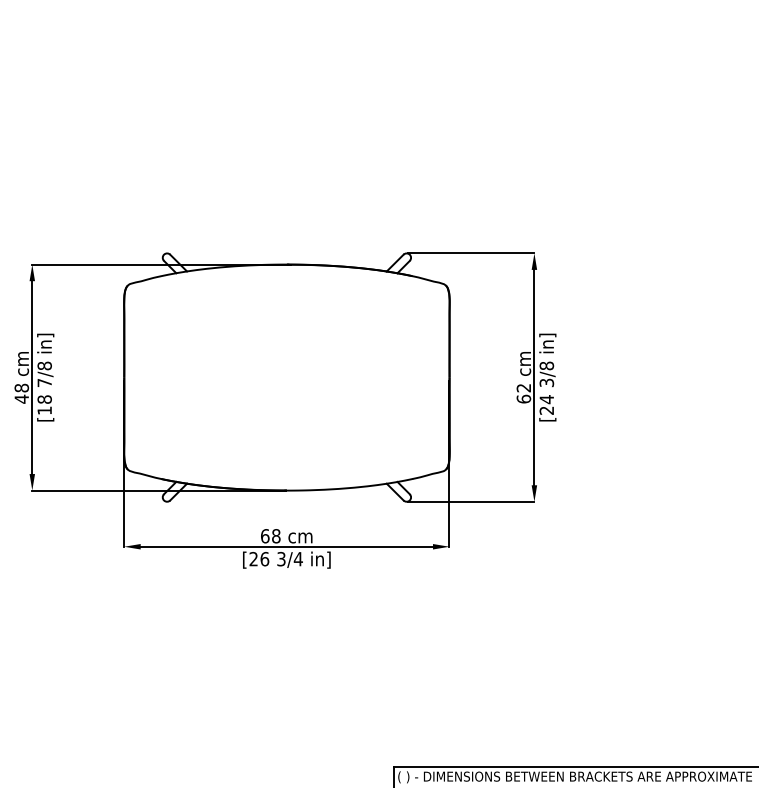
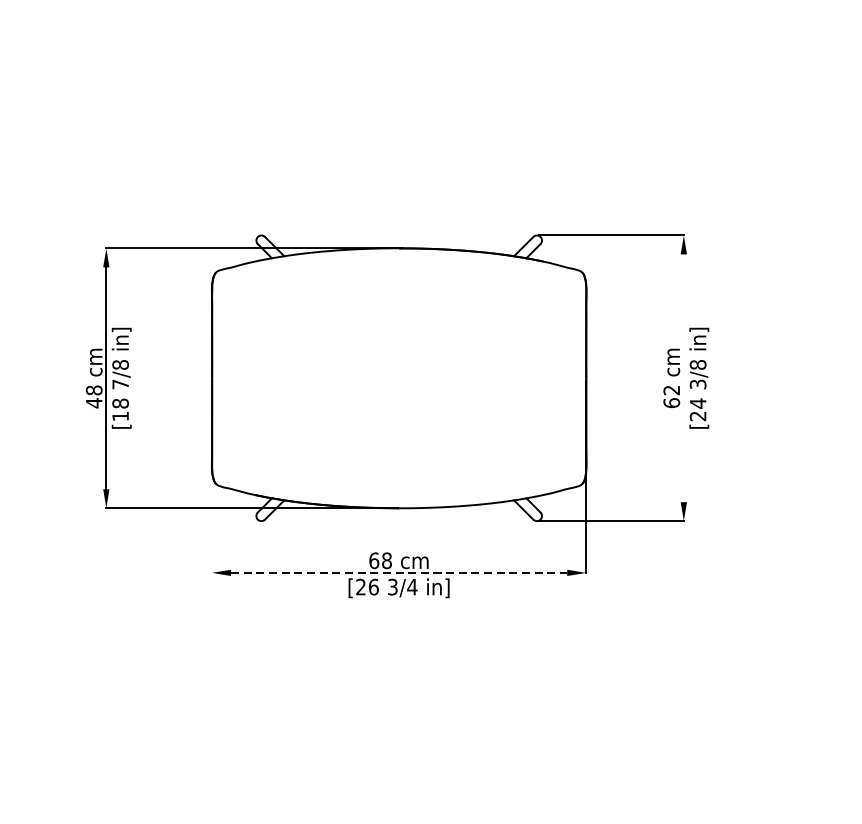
line: (534, 377) -> (683, 378), removed
line: (124, 463) -> (212, 477), removed
line: (287, 546) -> (399, 572), solid -> dashed

